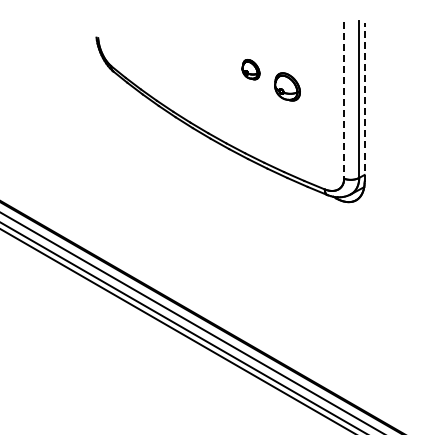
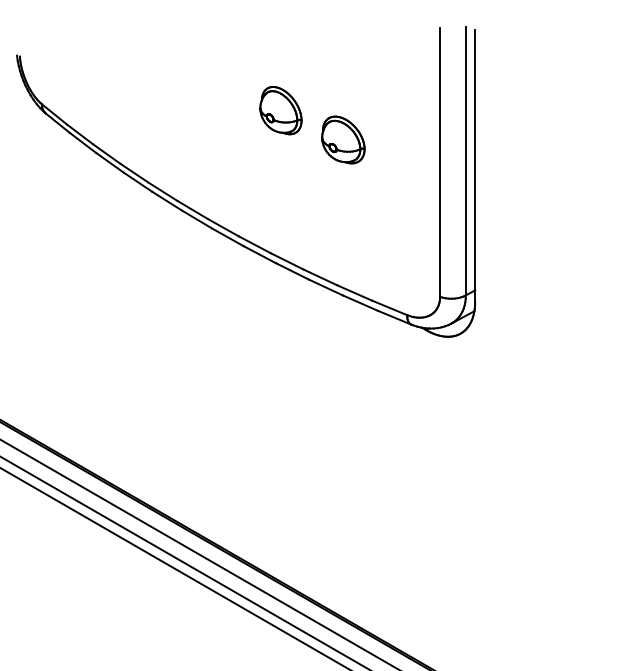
part: (250, 69) -> (280, 110), size x1.43
line: (344, 100) -> (440, 163), dashed -> solid
line: (364, 102) -> (474, 166), dashed -> solid

